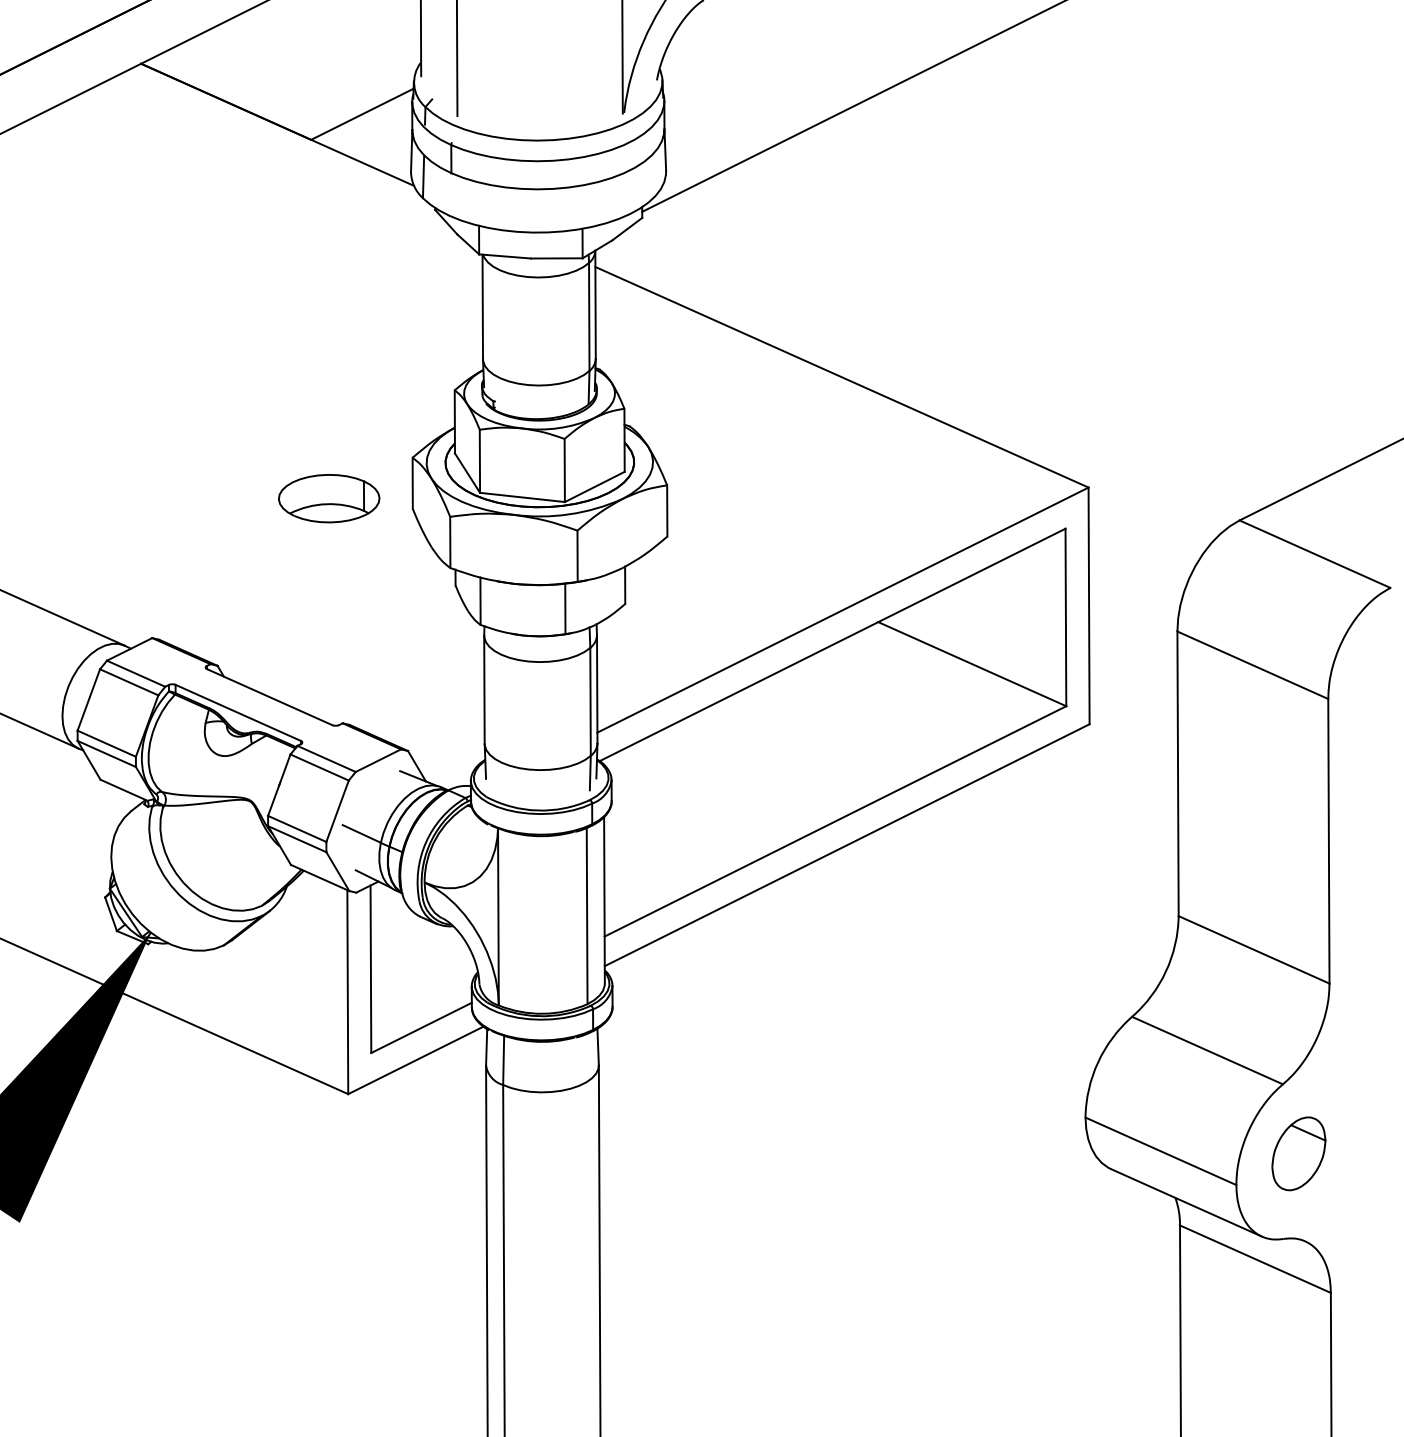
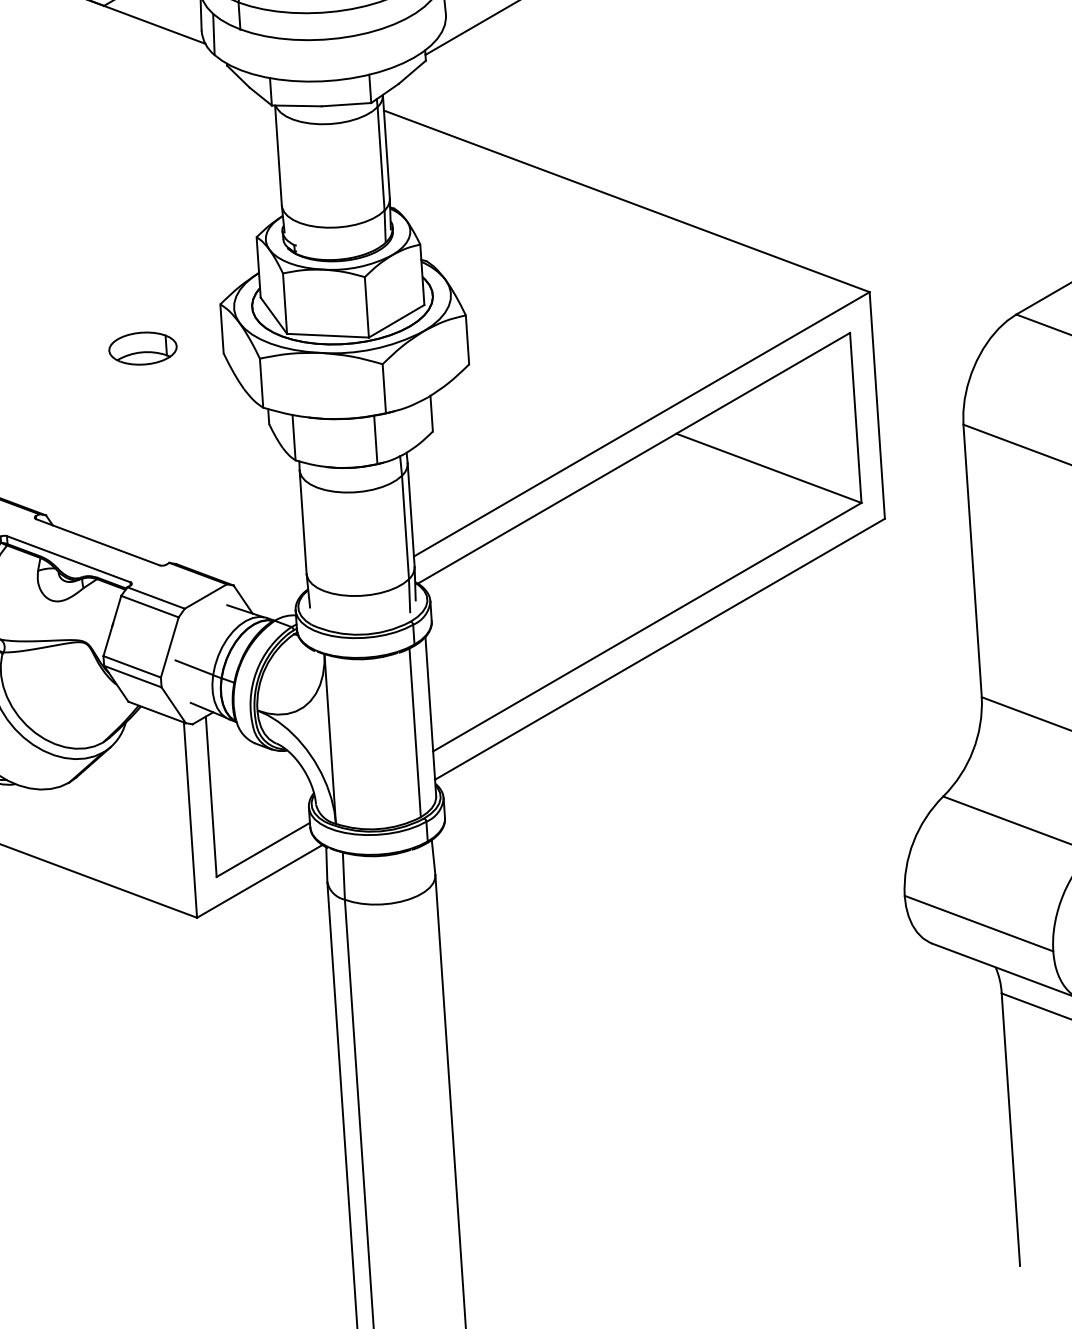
part: (329, 498) -> (143, 348), size x0.7

